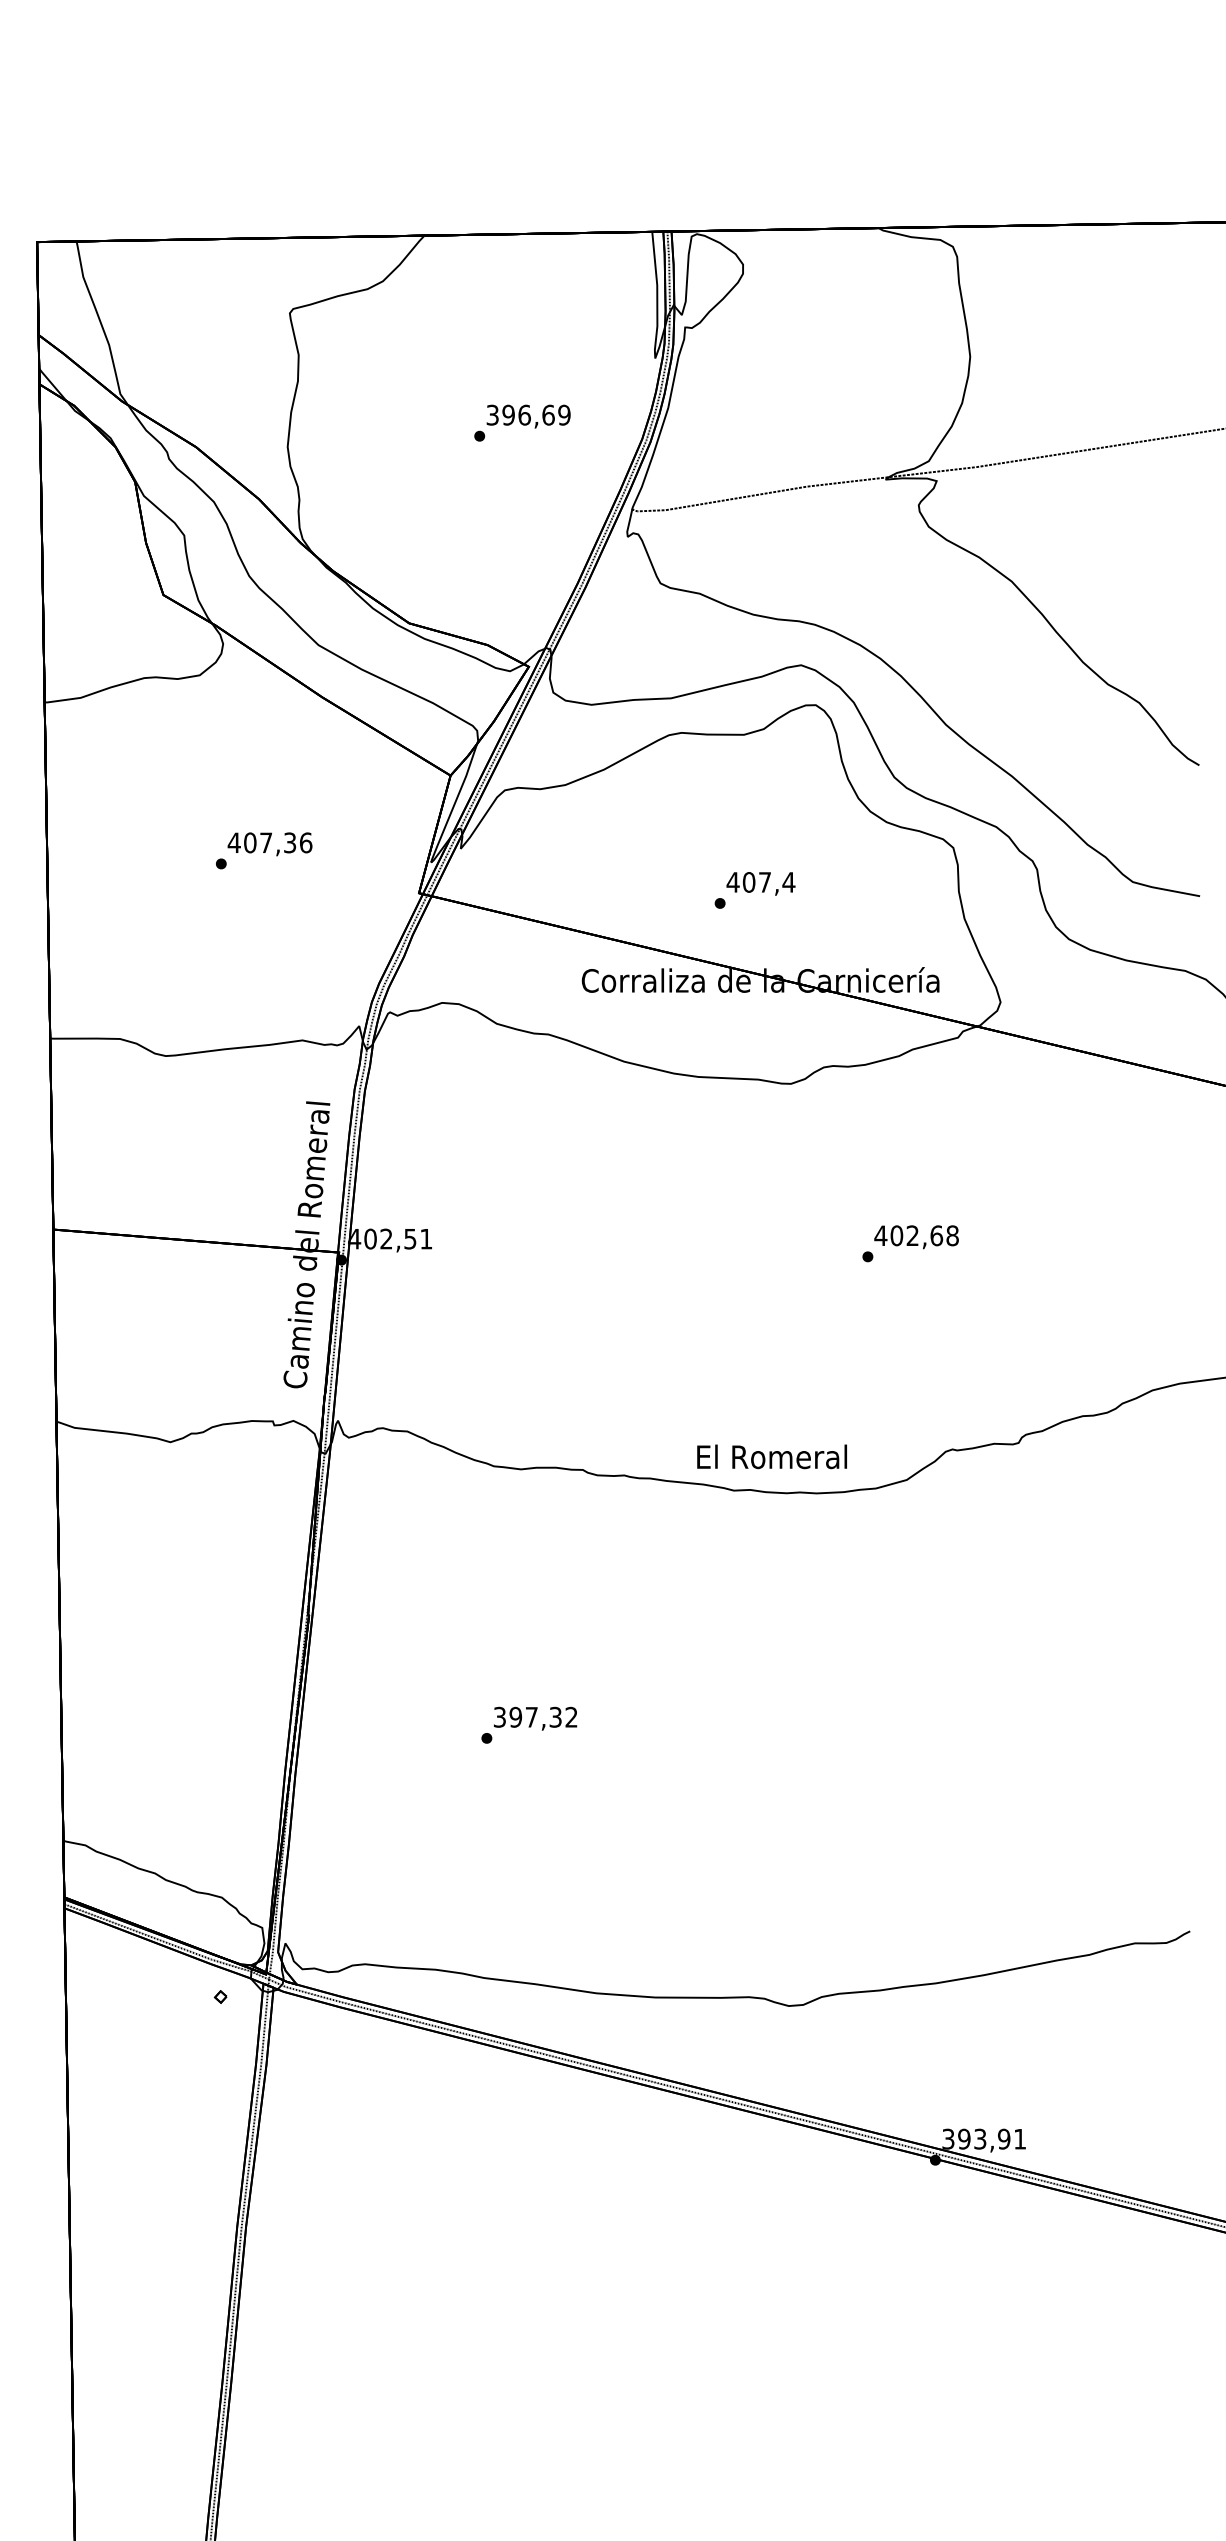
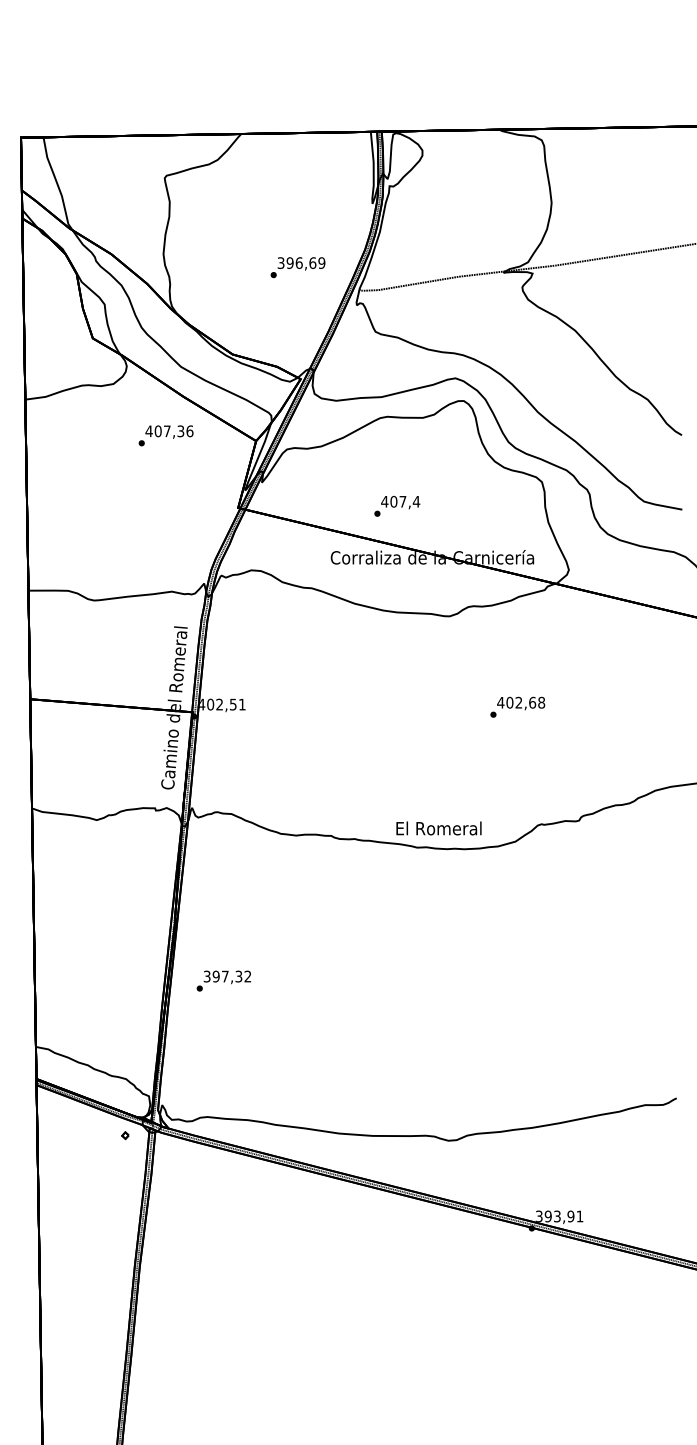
text: (521, 422) -> (297, 267), moved
text: (263, 850) -> (165, 435), moved
text: (755, 890) -> (397, 506), moved
text: (528, 1724) -> (223, 980), moved

